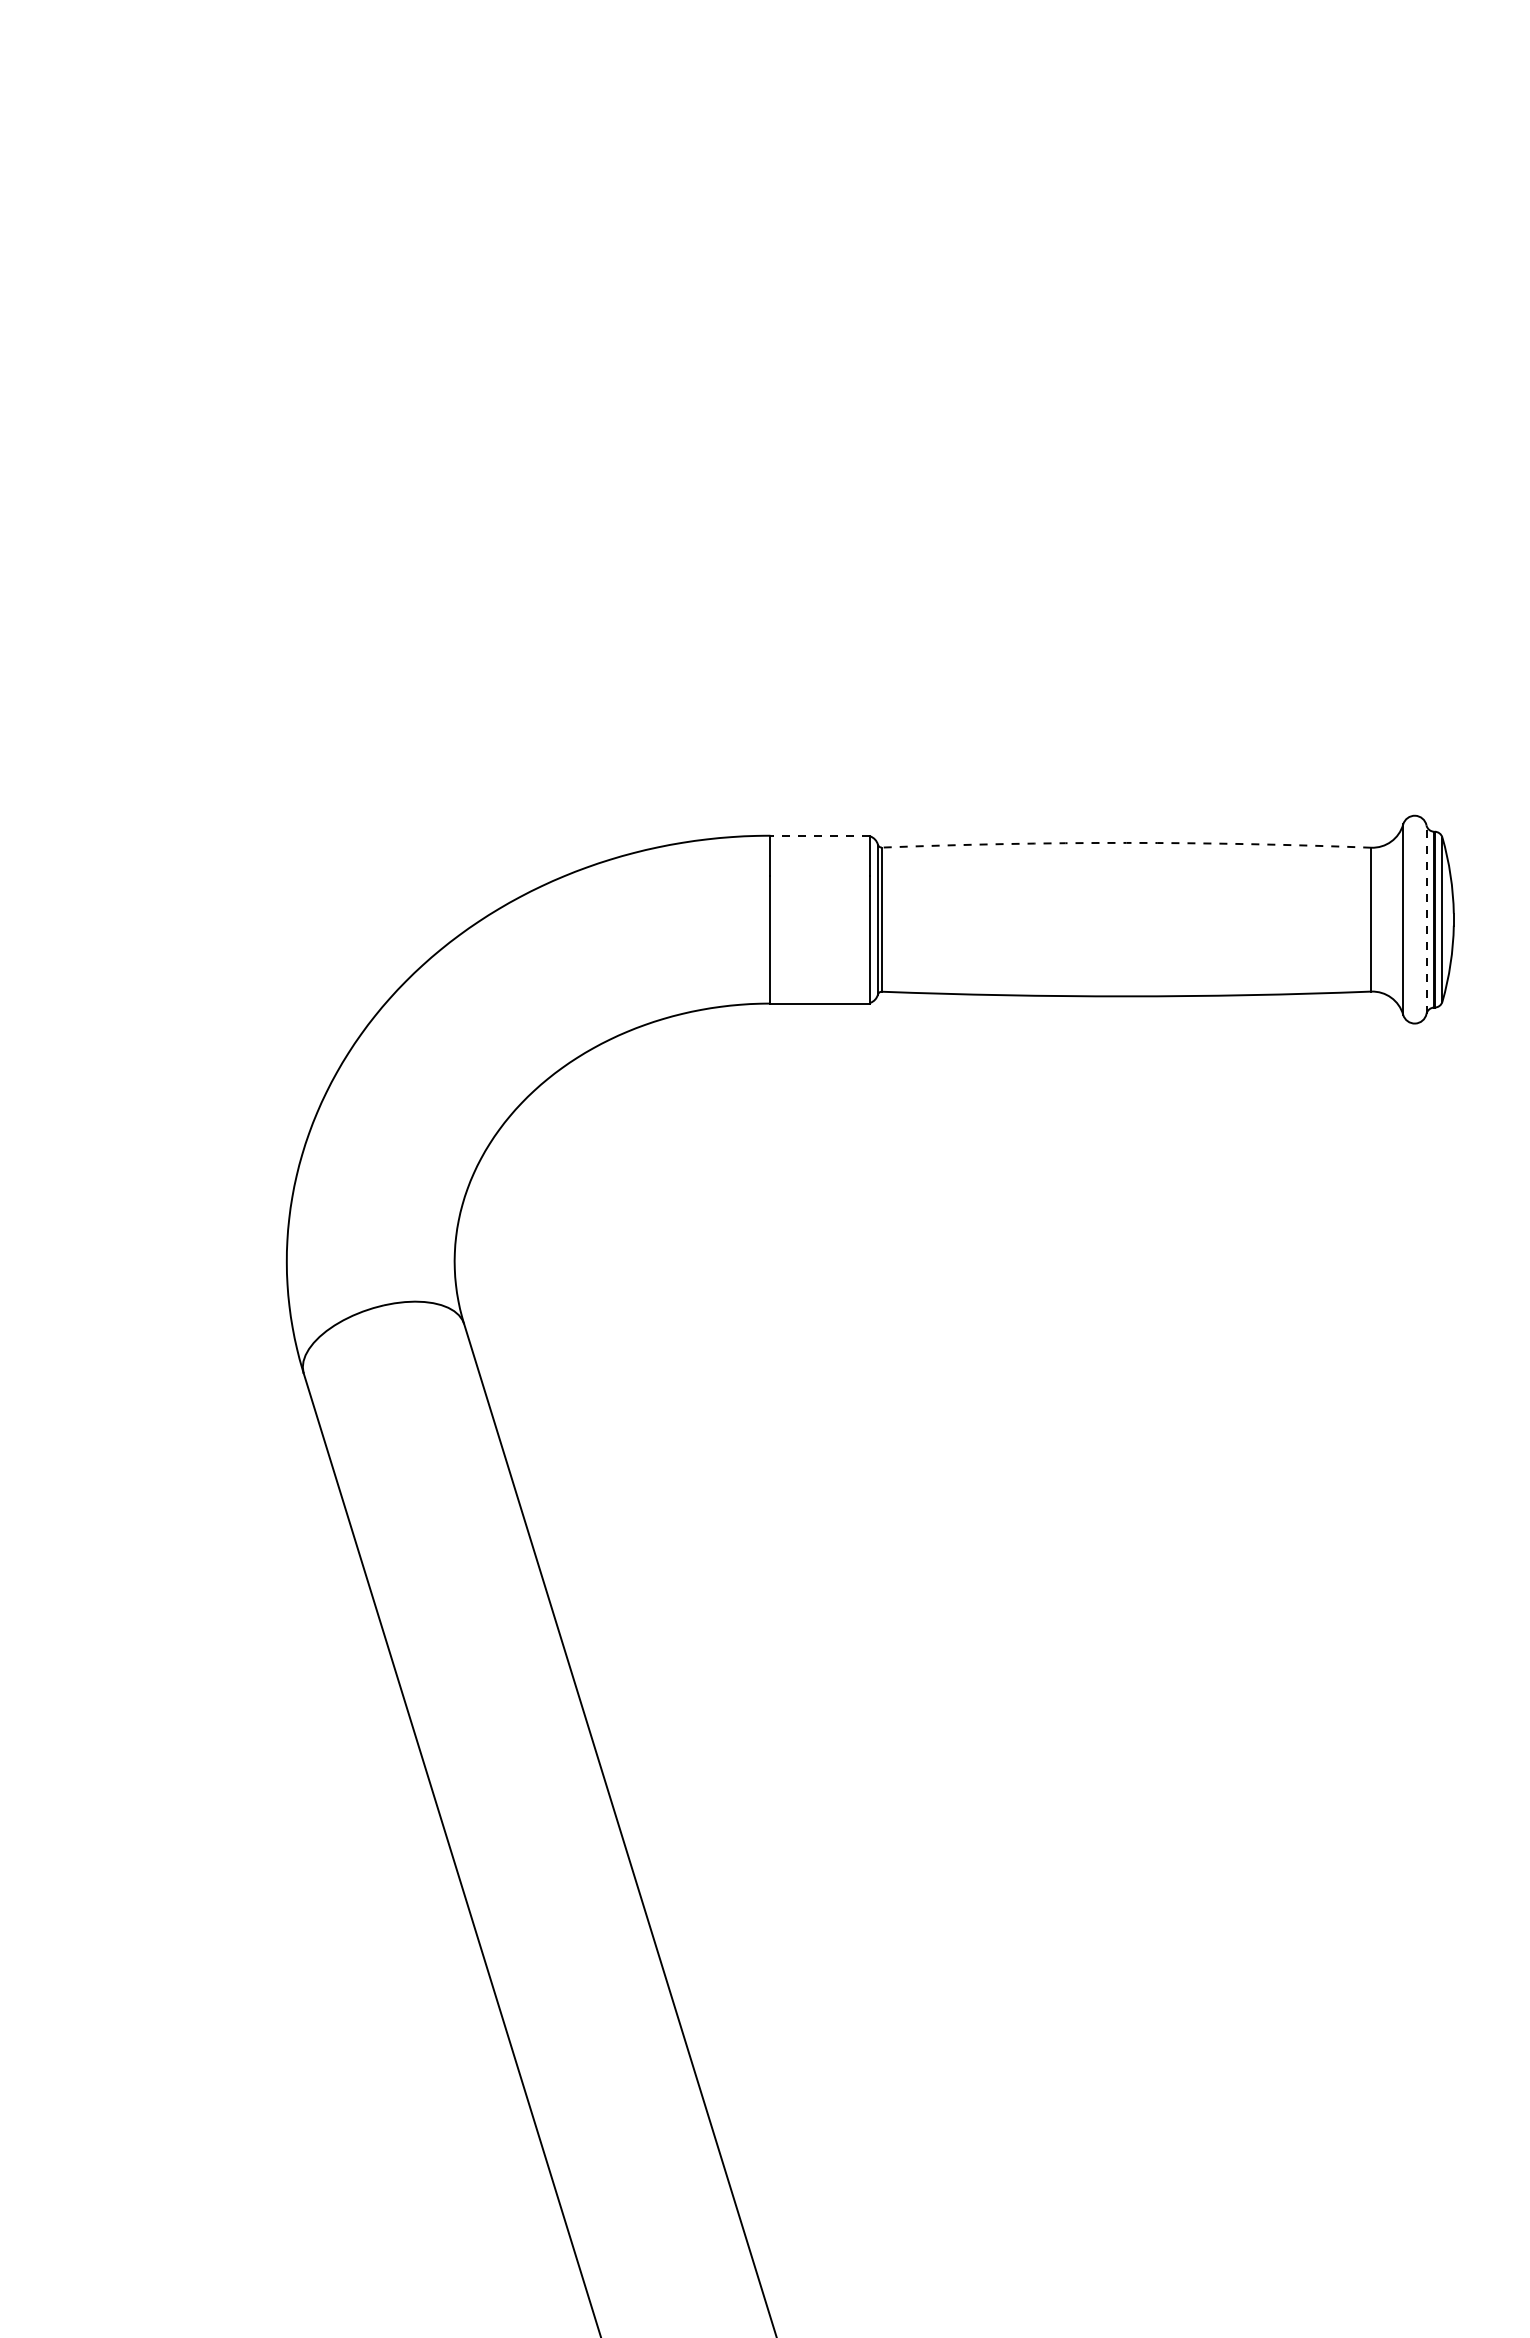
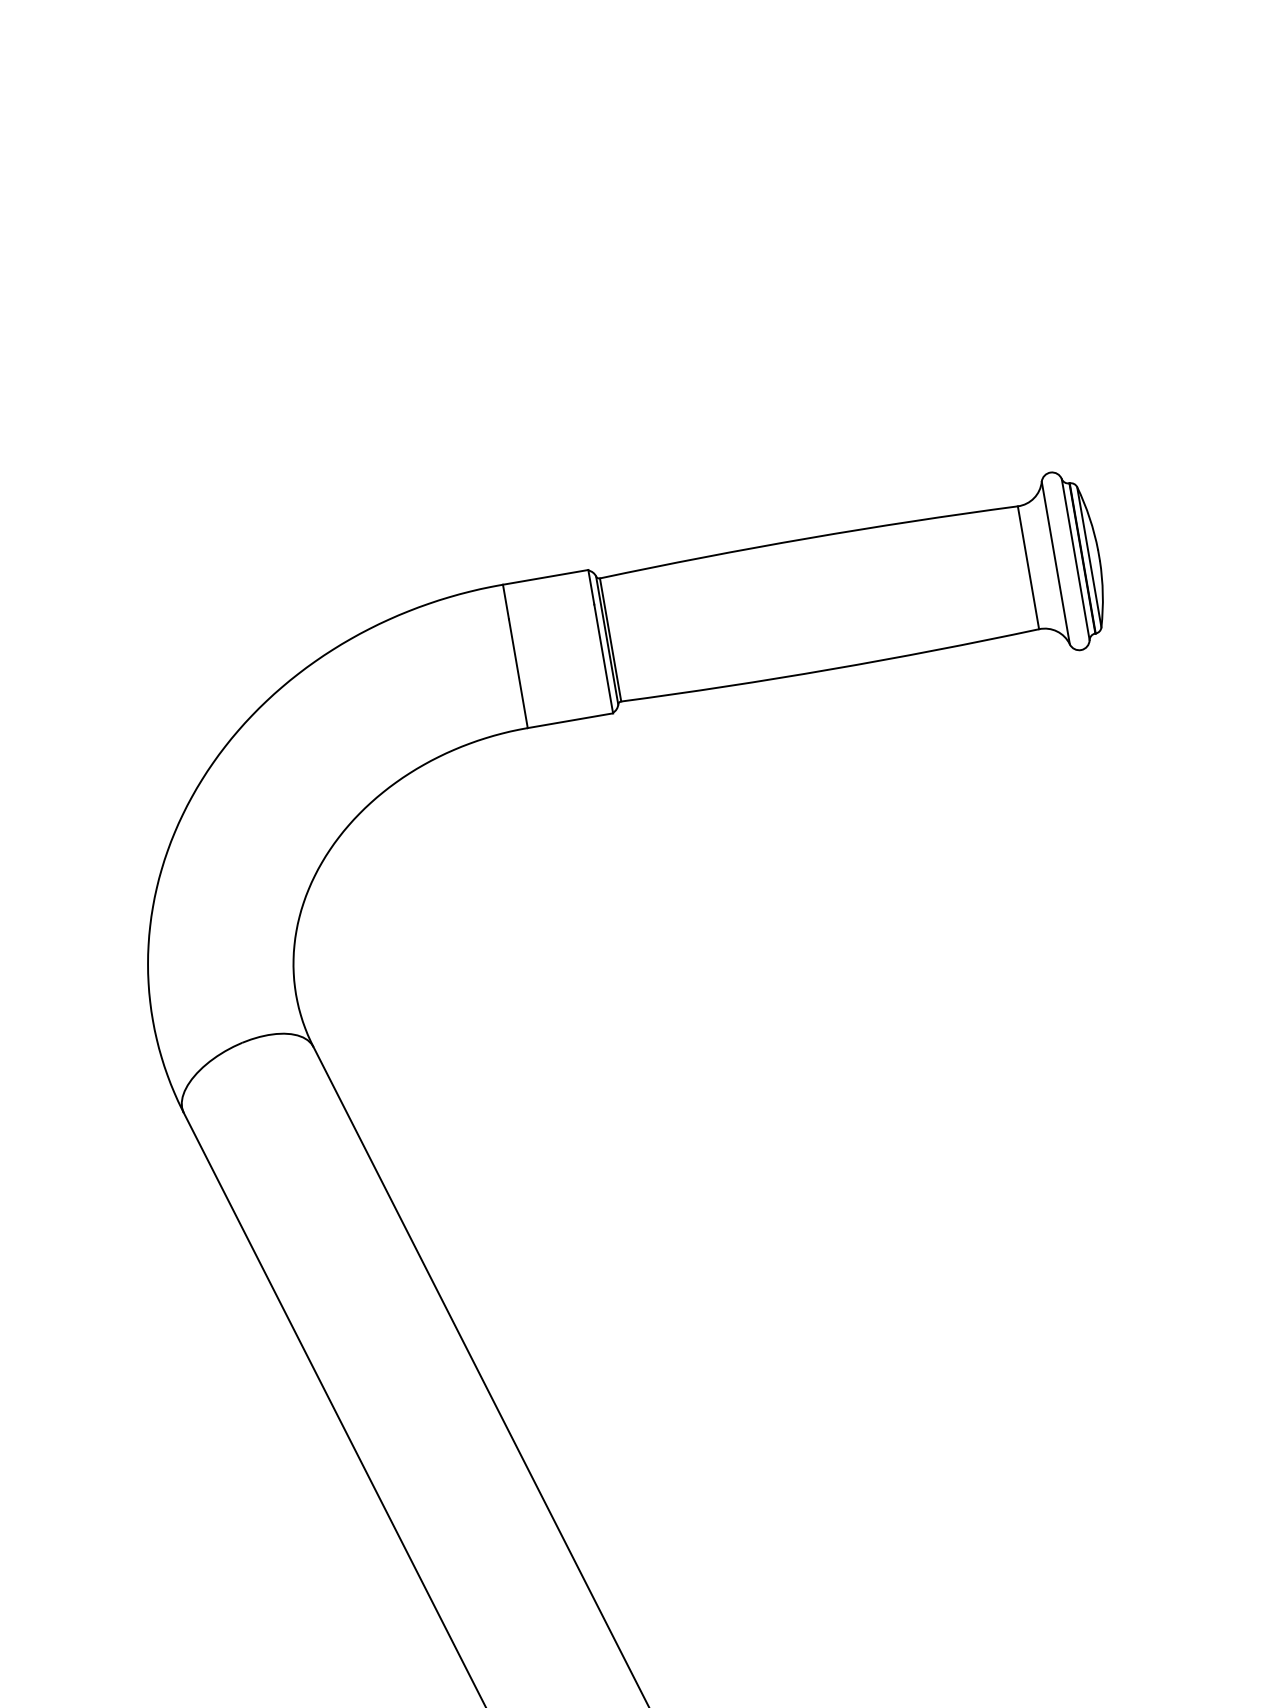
line: (820, 835) -> (545, 577), dashed -> solid
arc: (1126, 842) -> (808, 537), dashed -> solid
line: (1426, 919) -> (1075, 559), dashed -> solid

